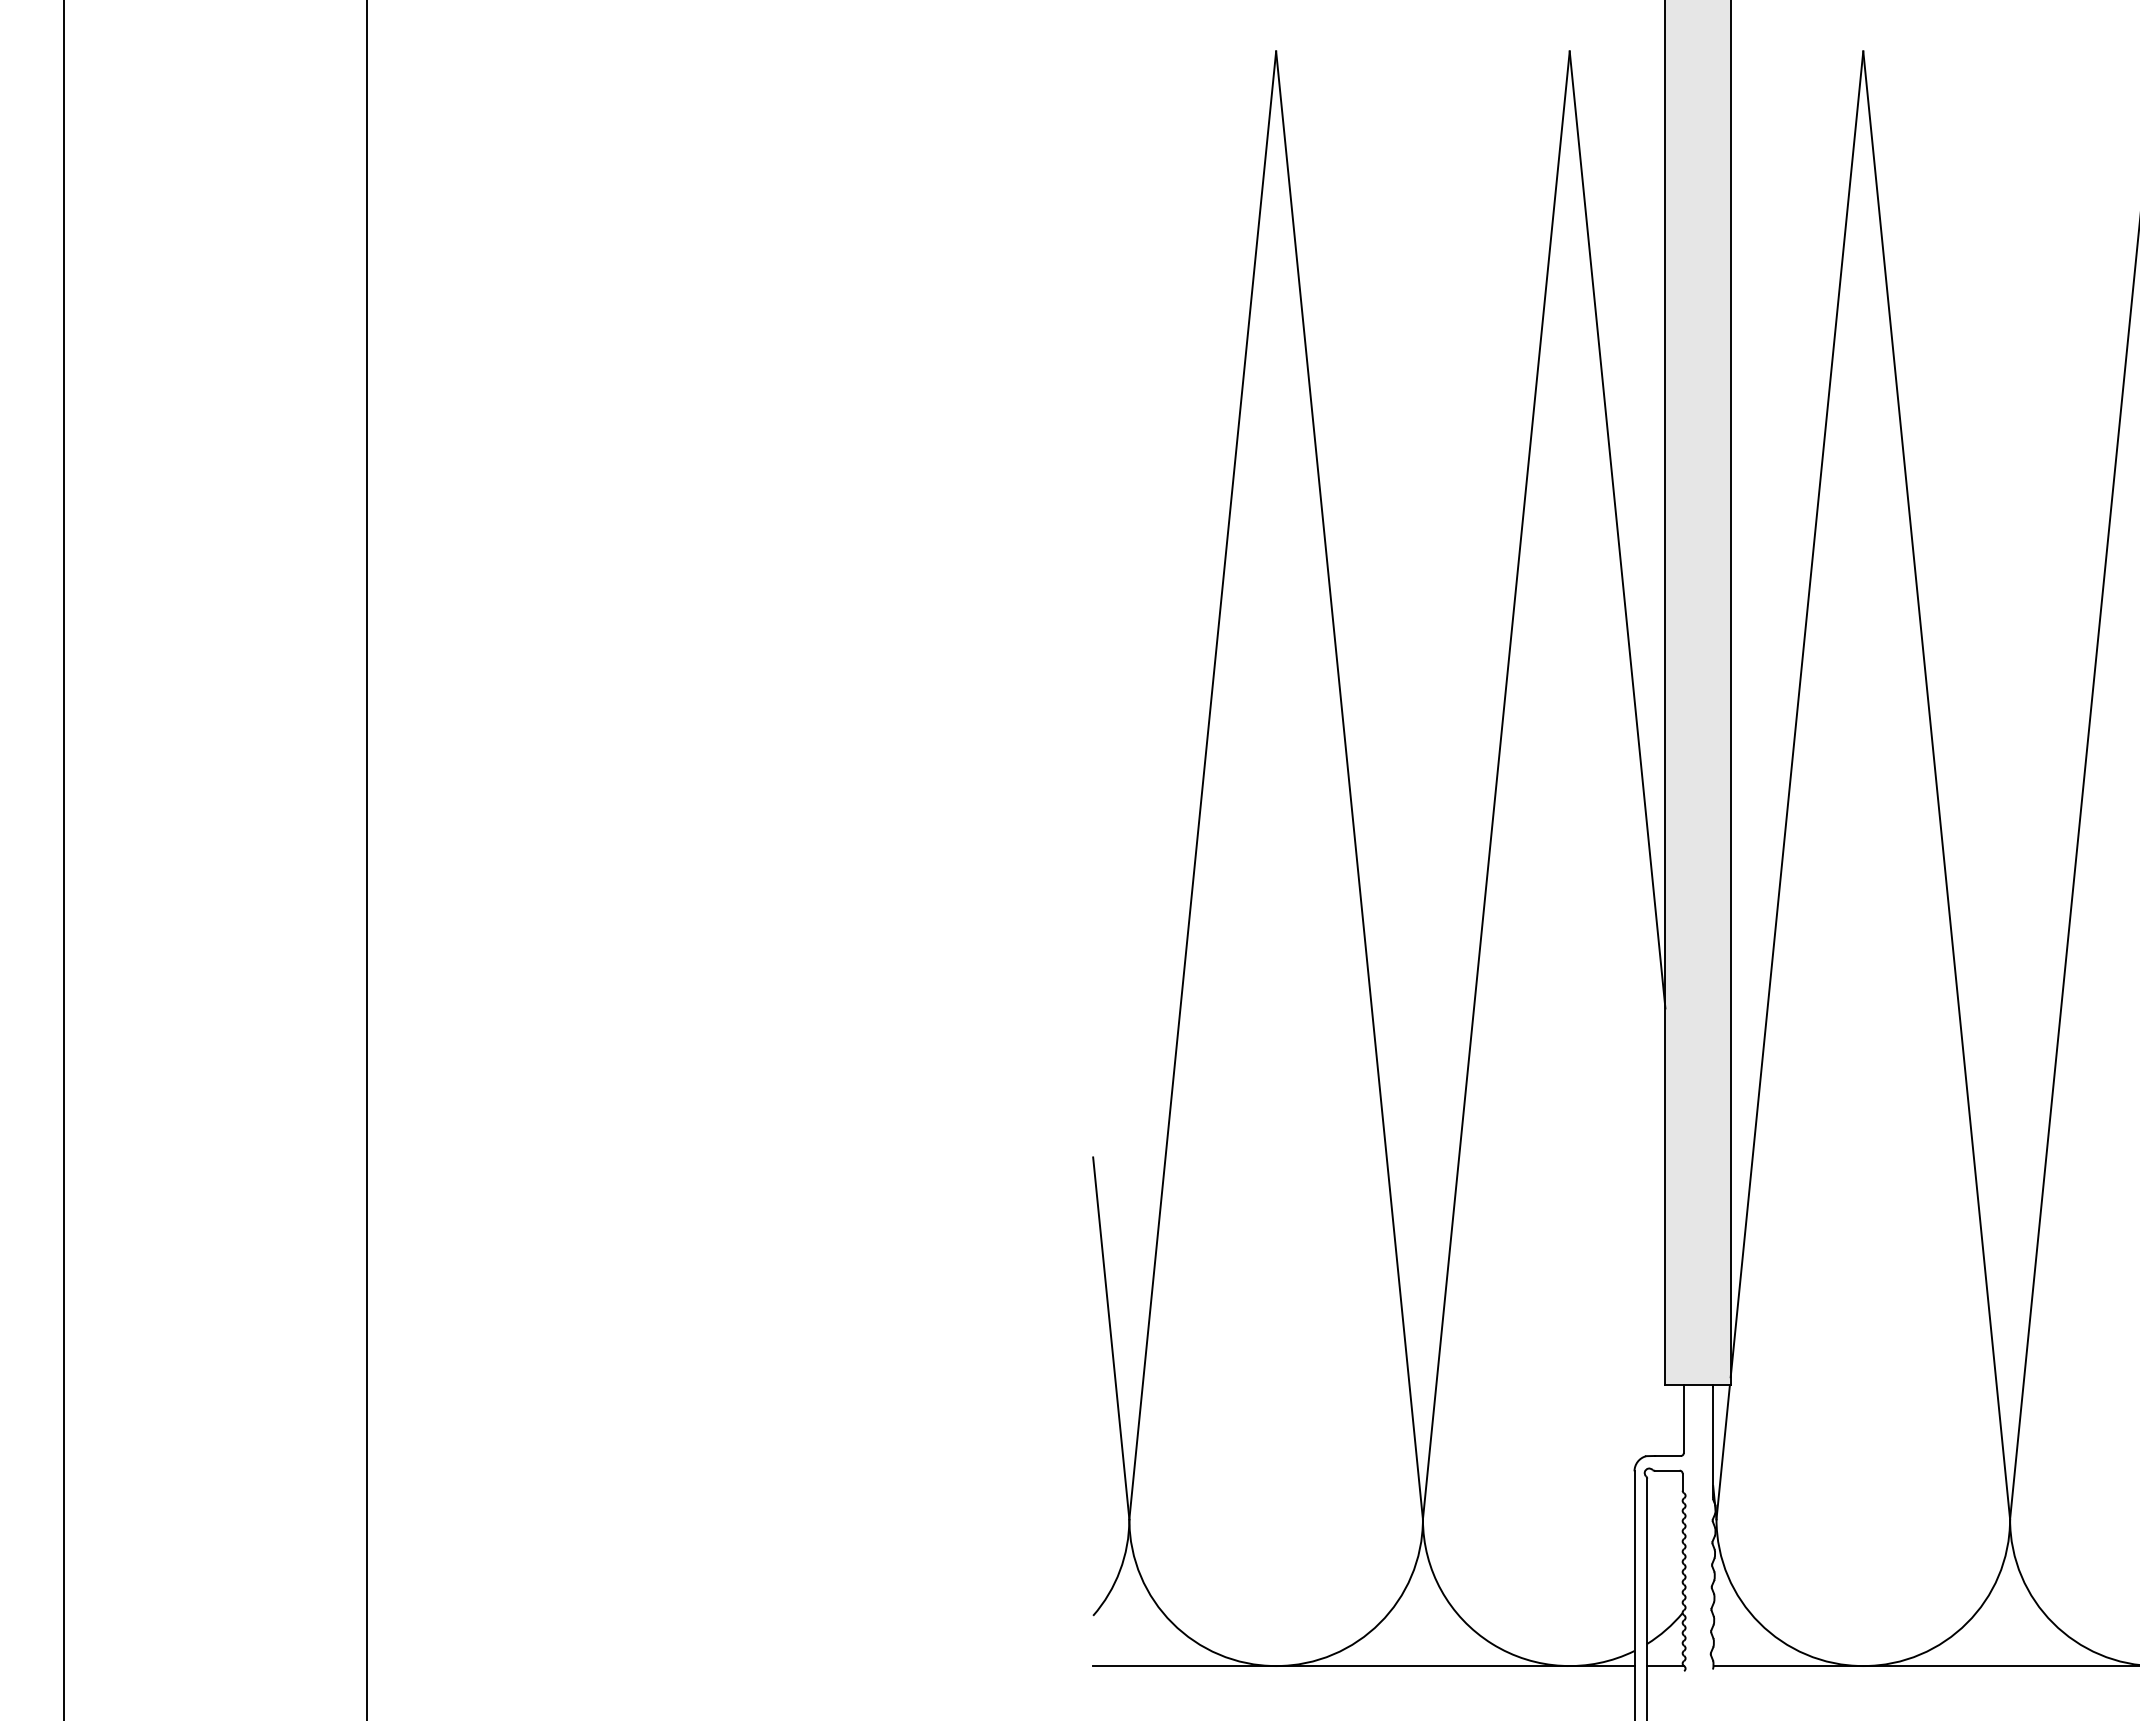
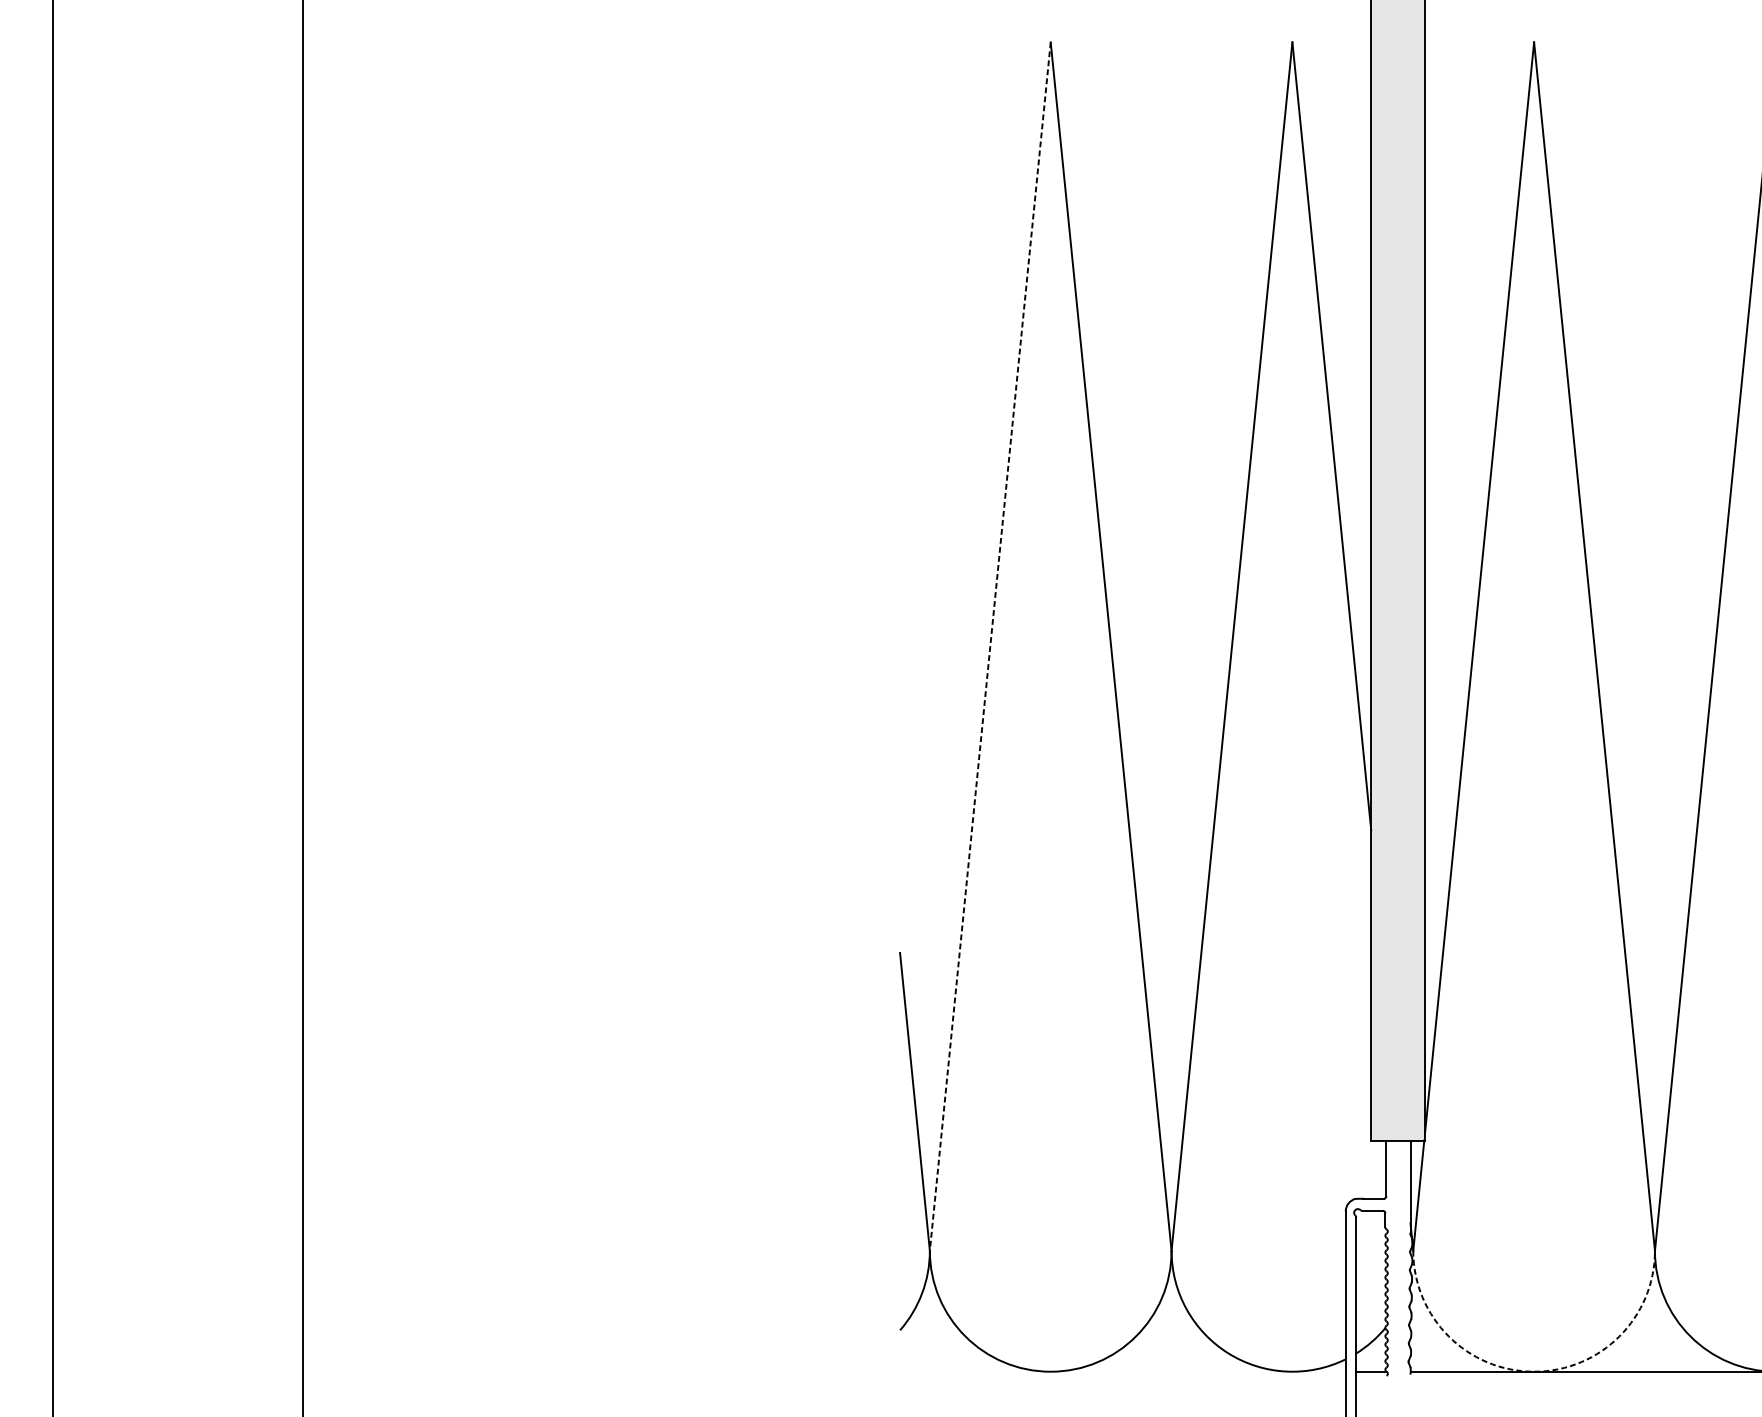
line: (1202, 785) -> (990, 646), solid -> dashed
line: (1363, 1666) -> (1122, 1372), removed
arc: (1863, 1666) -> (1534, 1372), solid -> dashed

